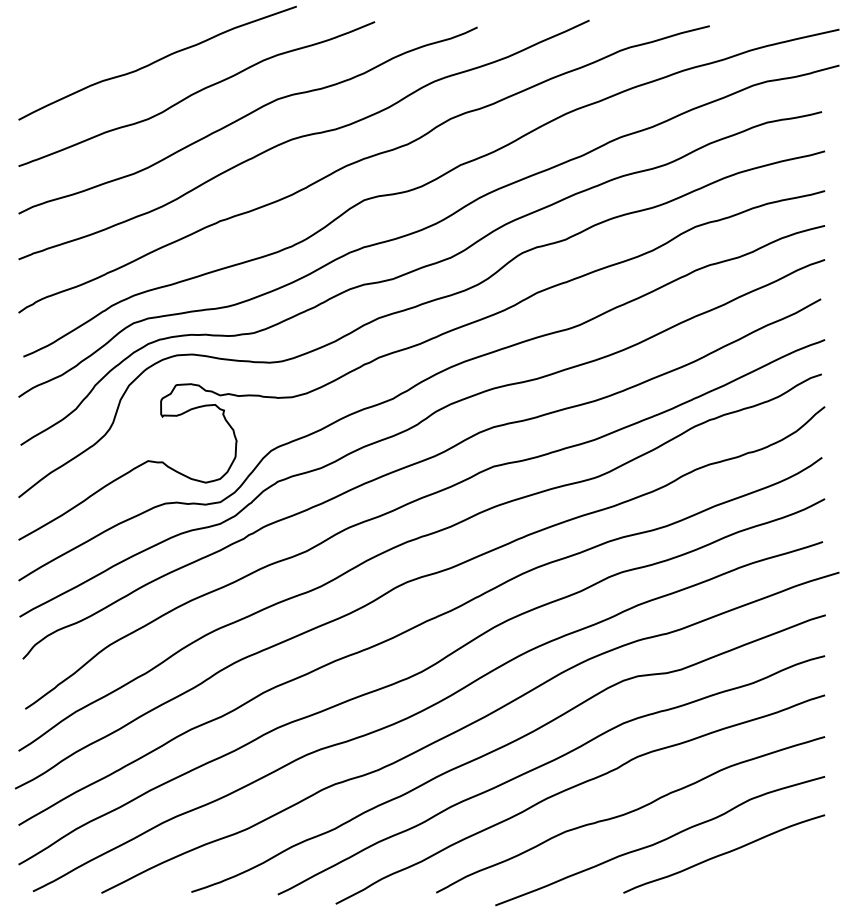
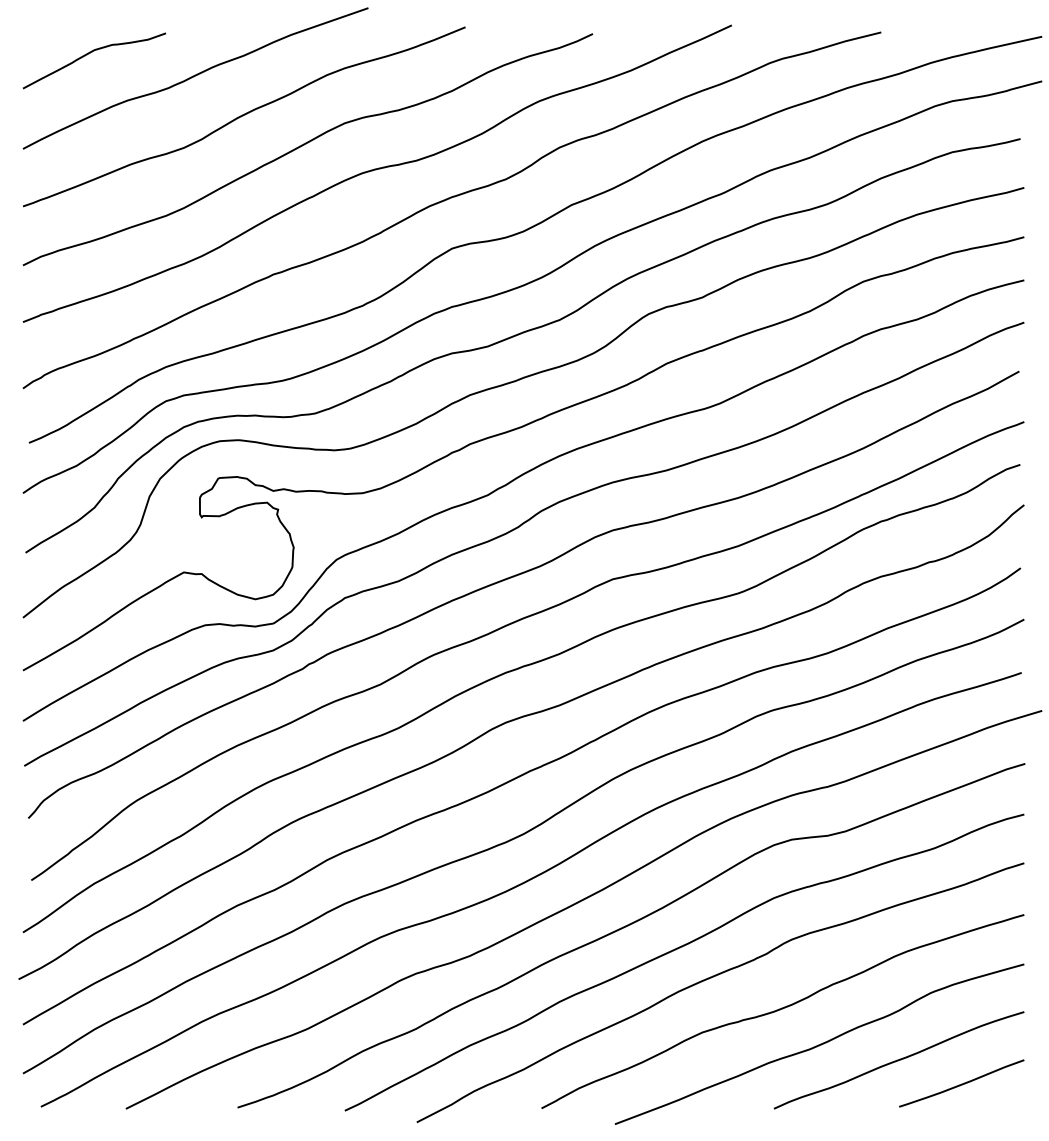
curve: (71, 44) -> (88, 55), added
curve: (774, 872) -> (961, 1083), added

